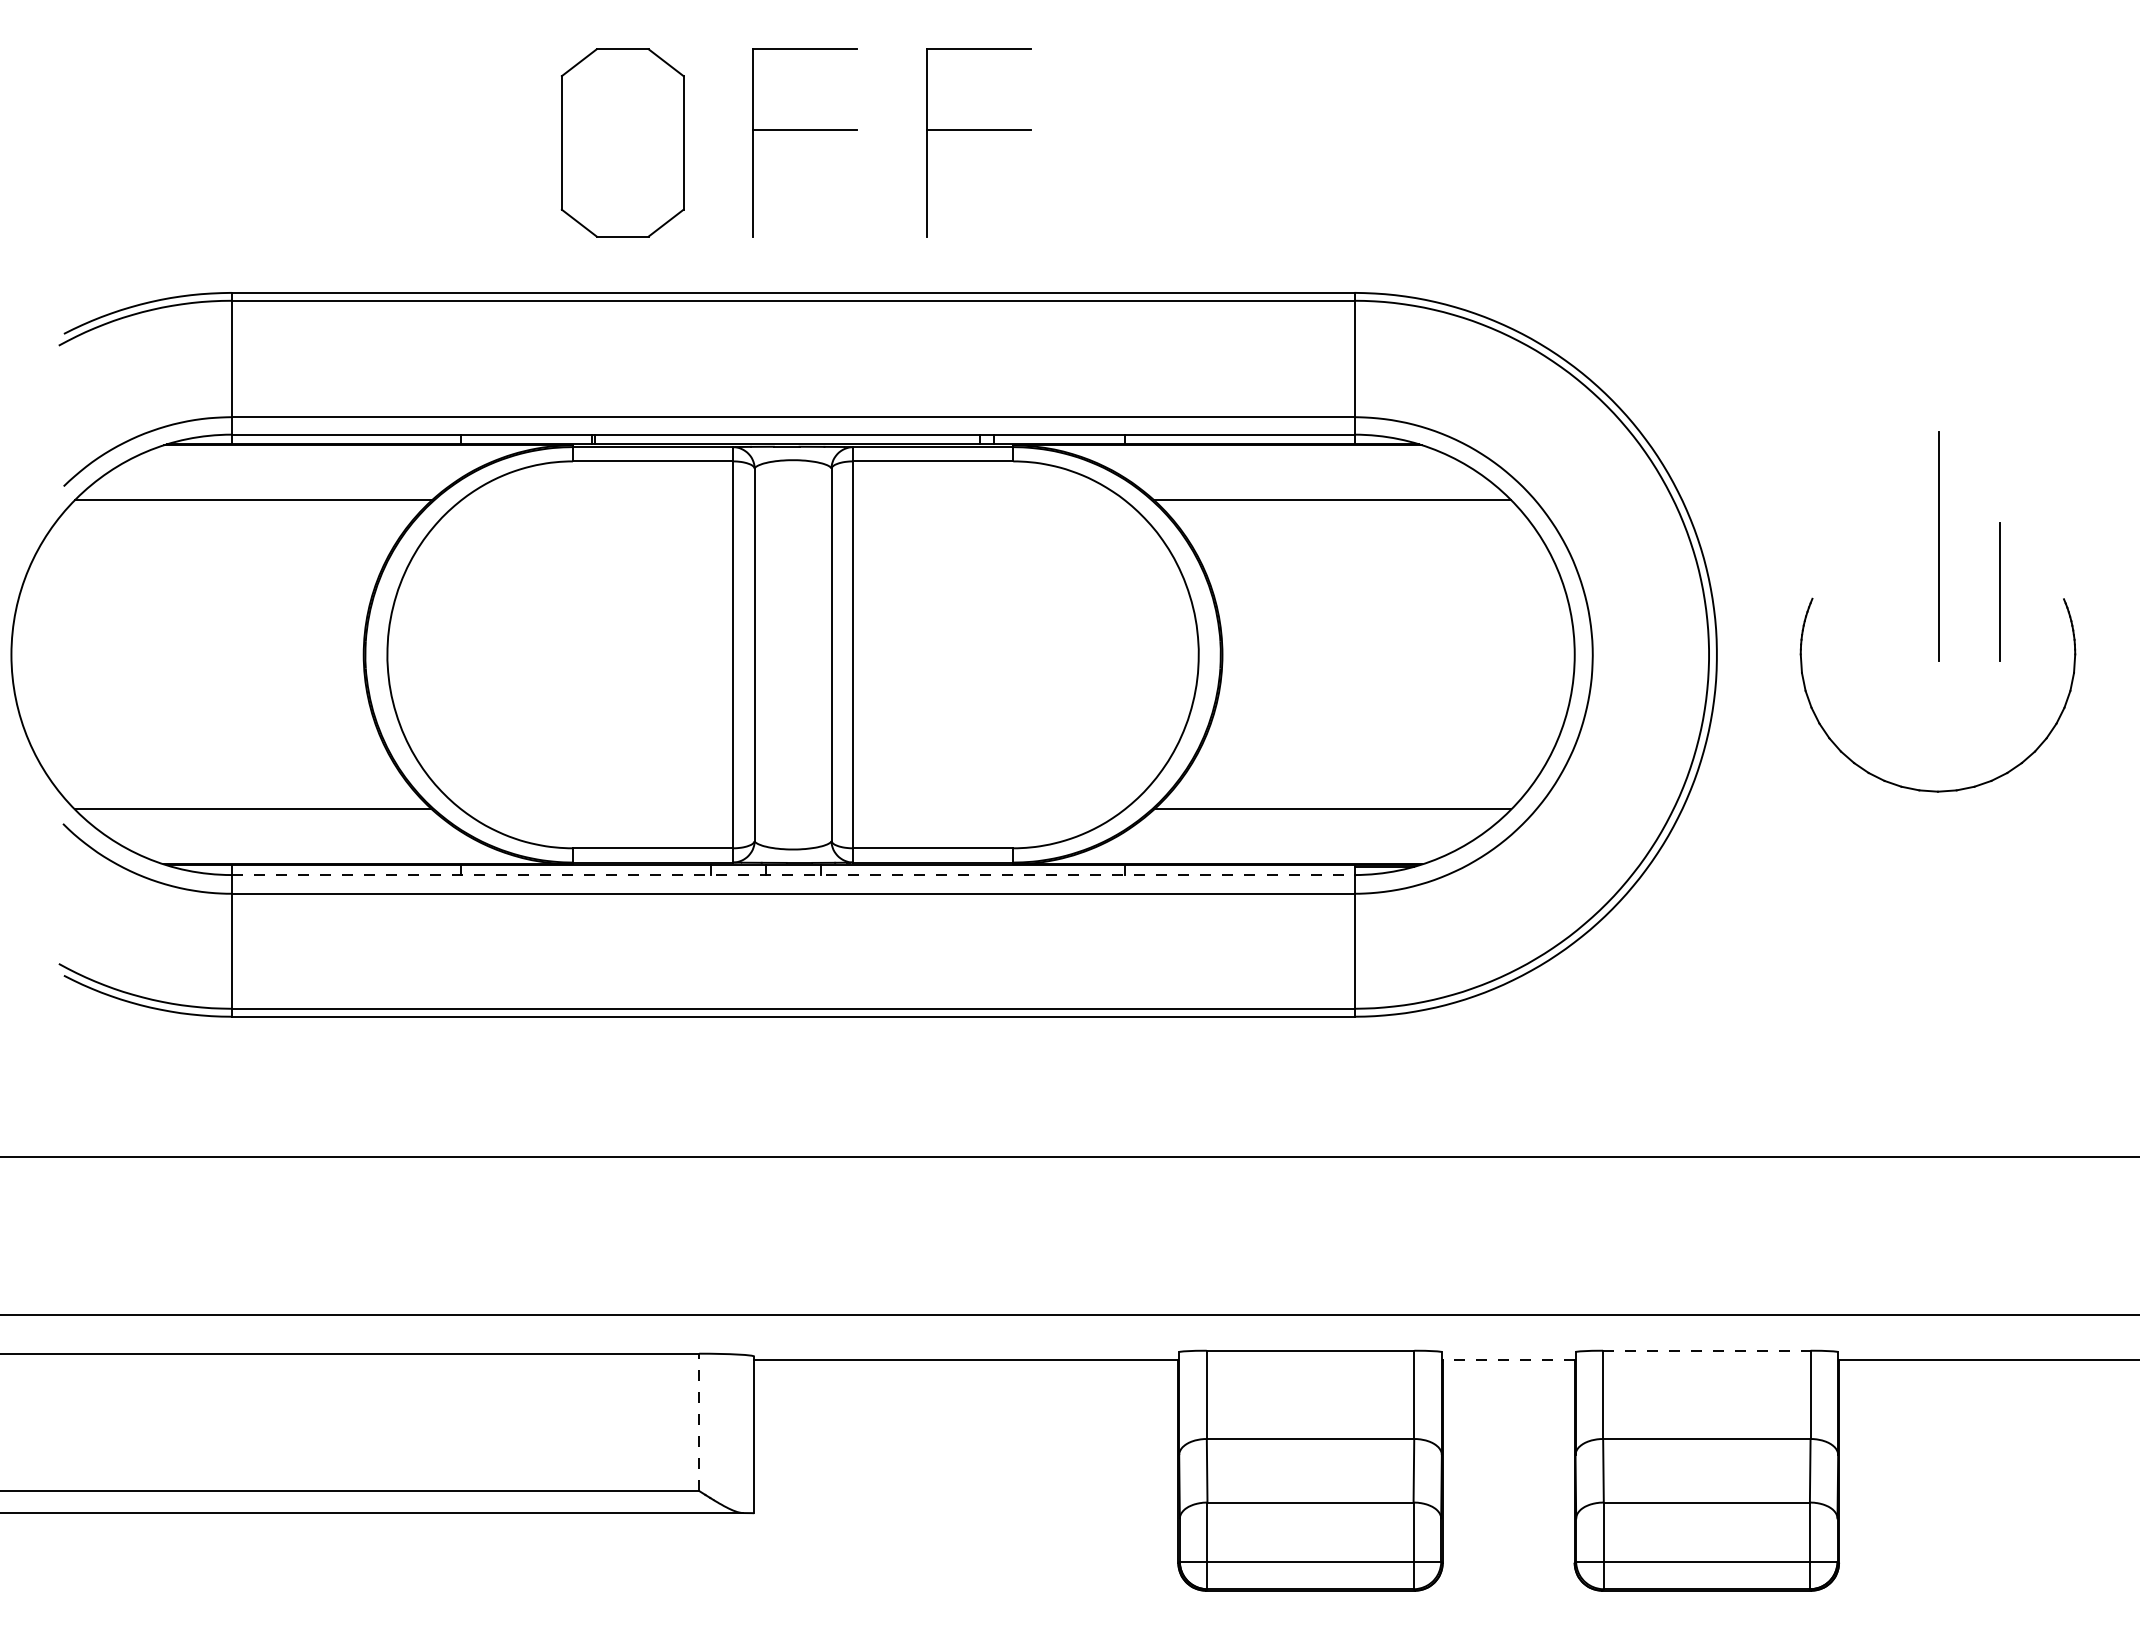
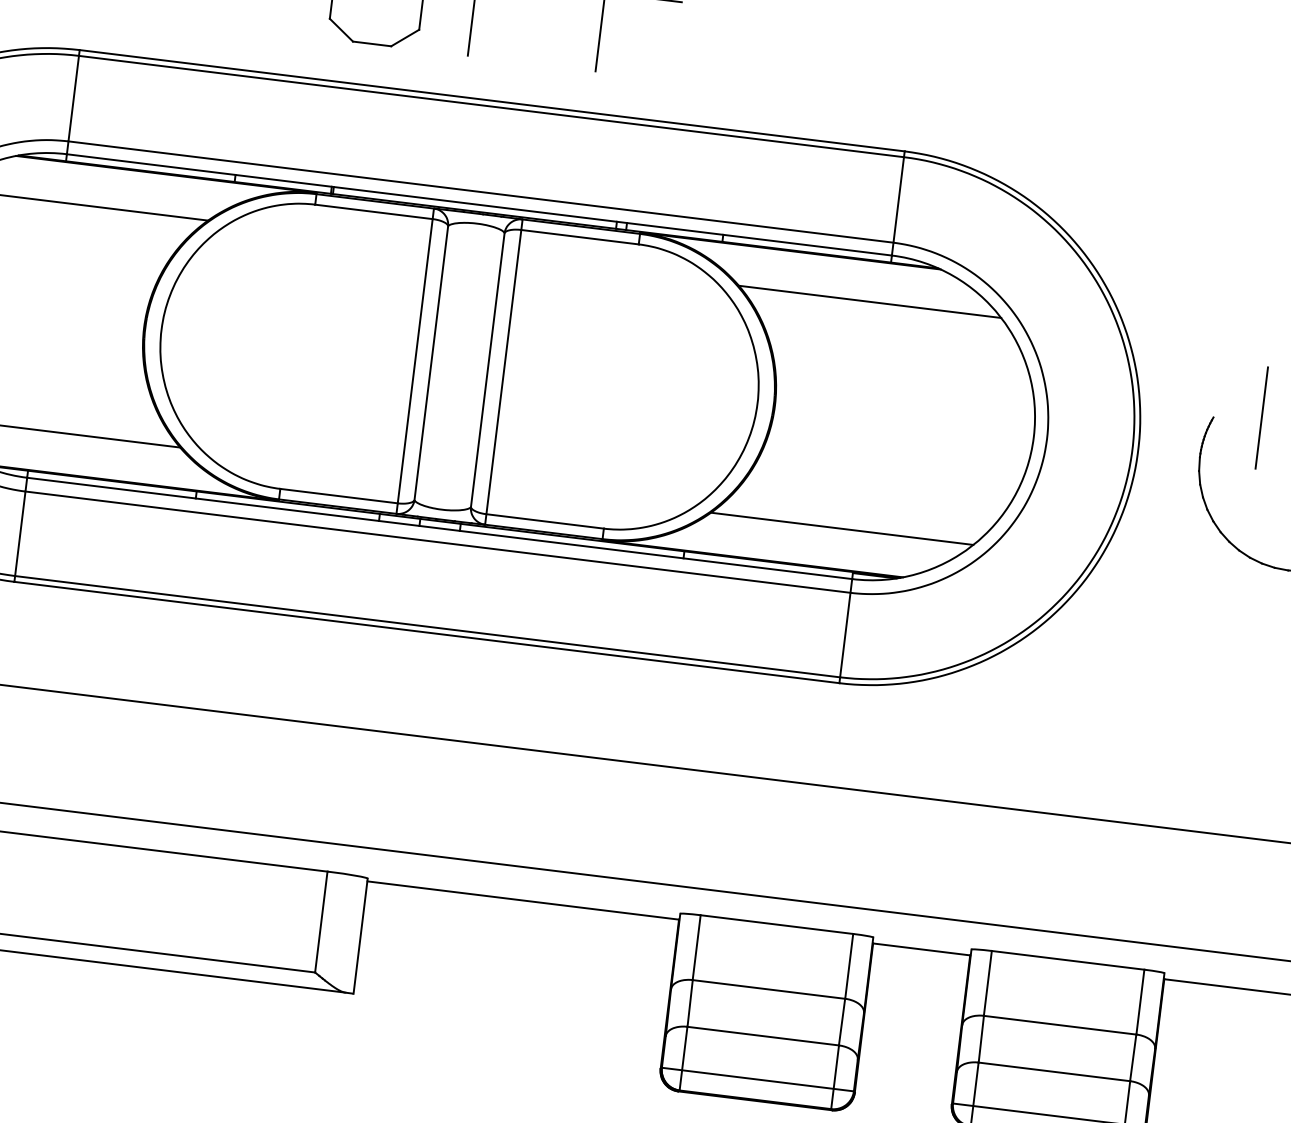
line: (1877, 591) -> (1261, 417), added
line: (793, 875) -> (439, 528), dashed -> solid
line: (1706, 1350) -> (1067, 960), dashed -> solid
line: (1508, 1360) -> (921, 949), dashed -> solid
line: (699, 1422) -> (321, 922), dashed -> solid

